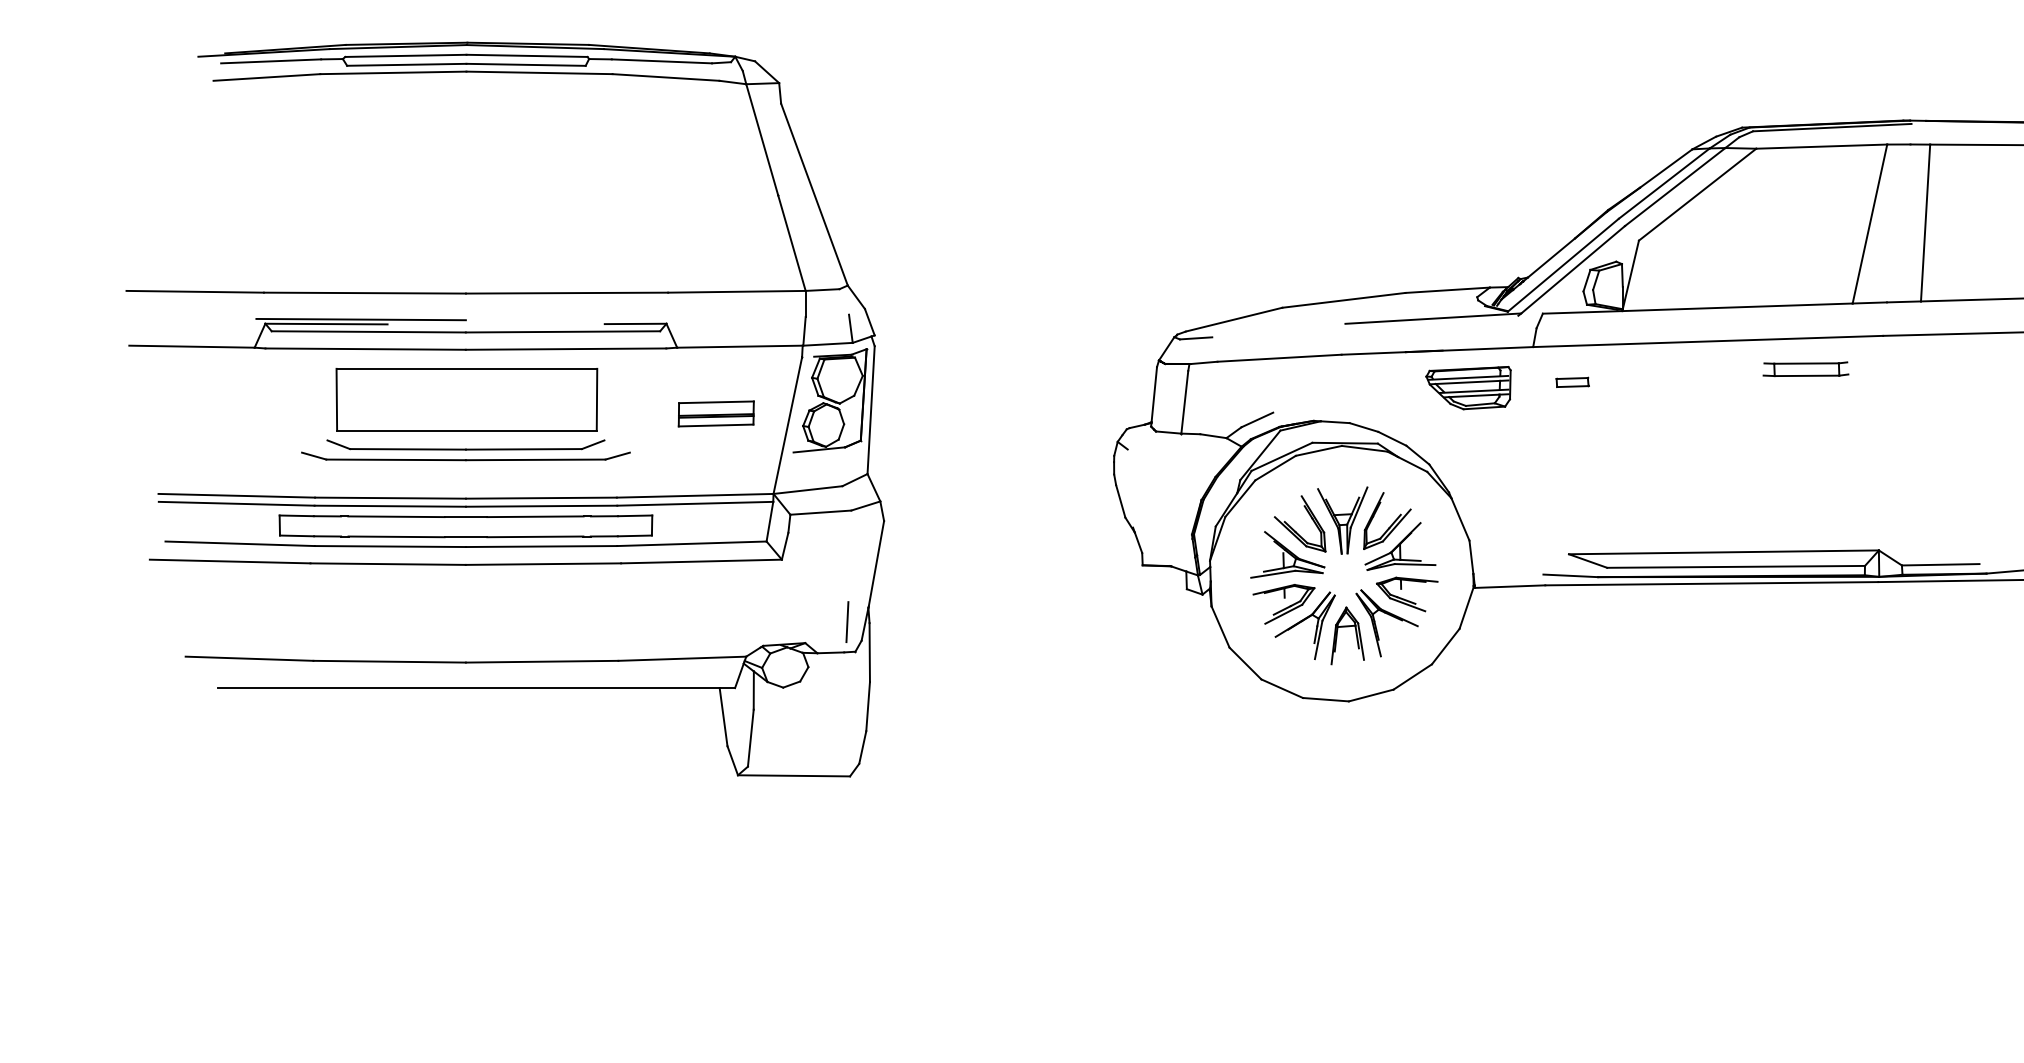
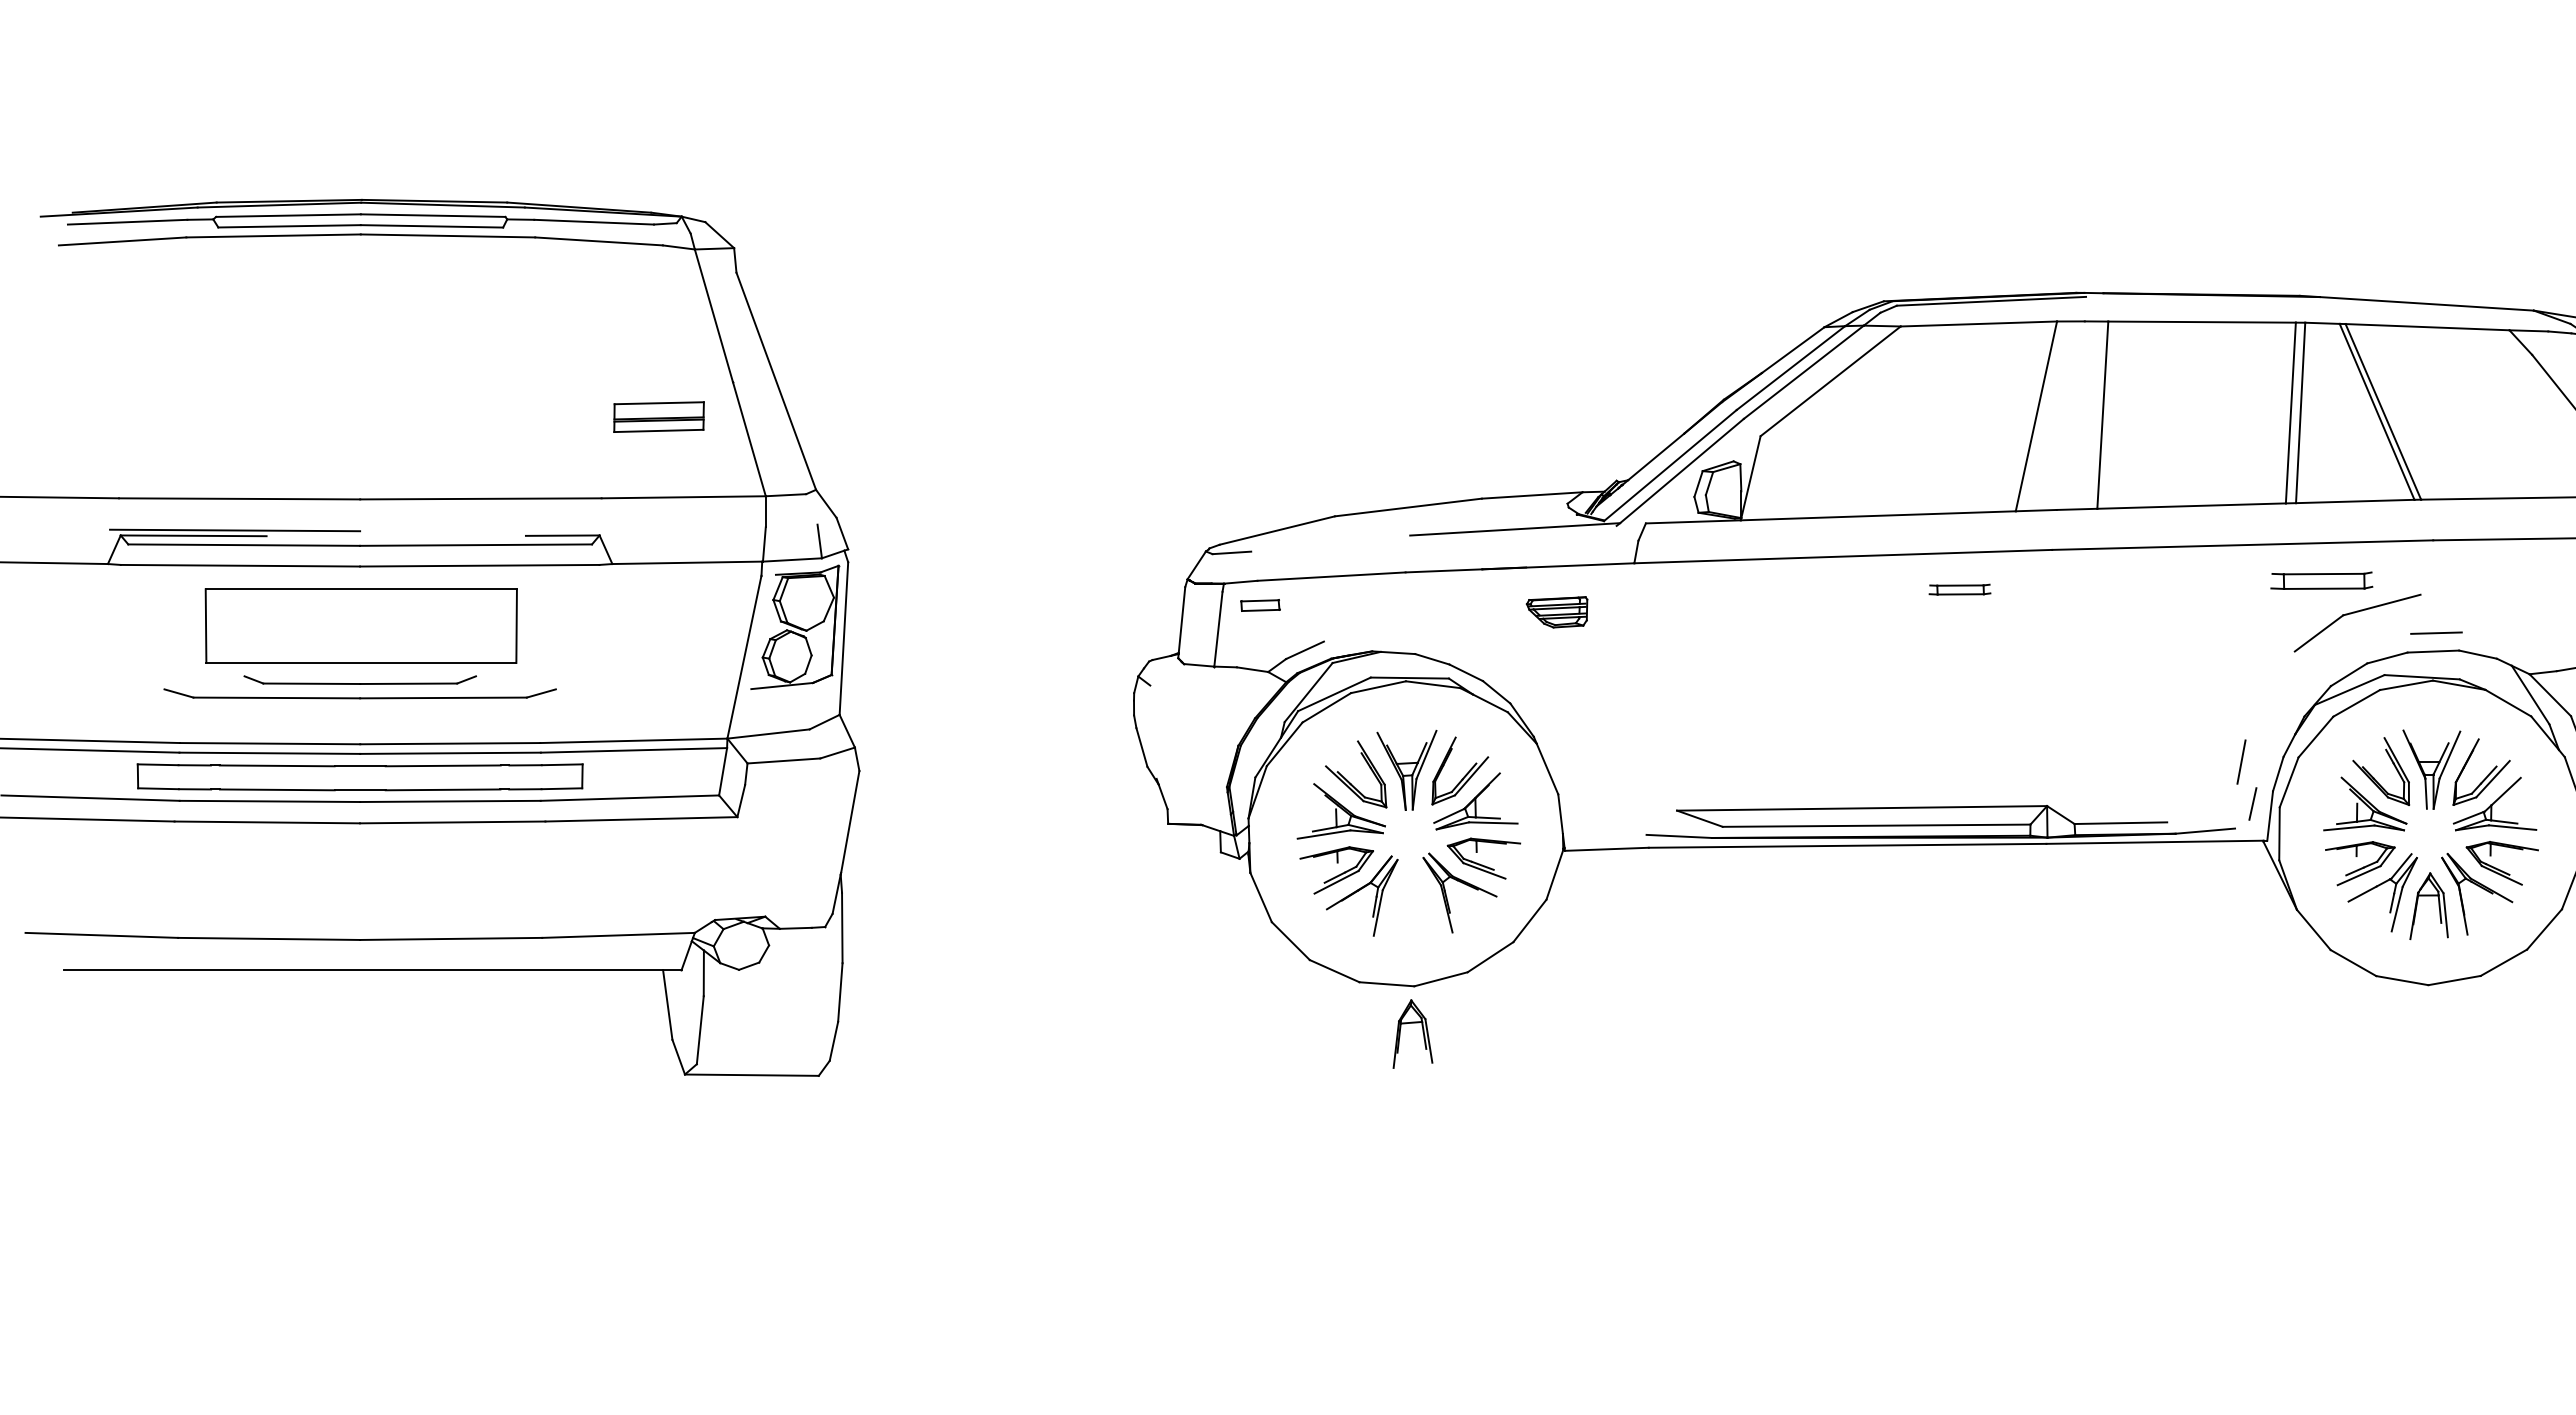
part: (1805, 369) -> (1959, 589), size x0.6
part: (1572, 382) -> (1260, 605), moved
part: (1467, 388) -> (1556, 612), size x0.6
part: (715, 413) -> (658, 416), moved
part: (466, 444) -> (360, 679), size x0.7
line: (847, 621) -> (815, 891), removed
part: (1347, 627) -> (1412, 1023), moved

